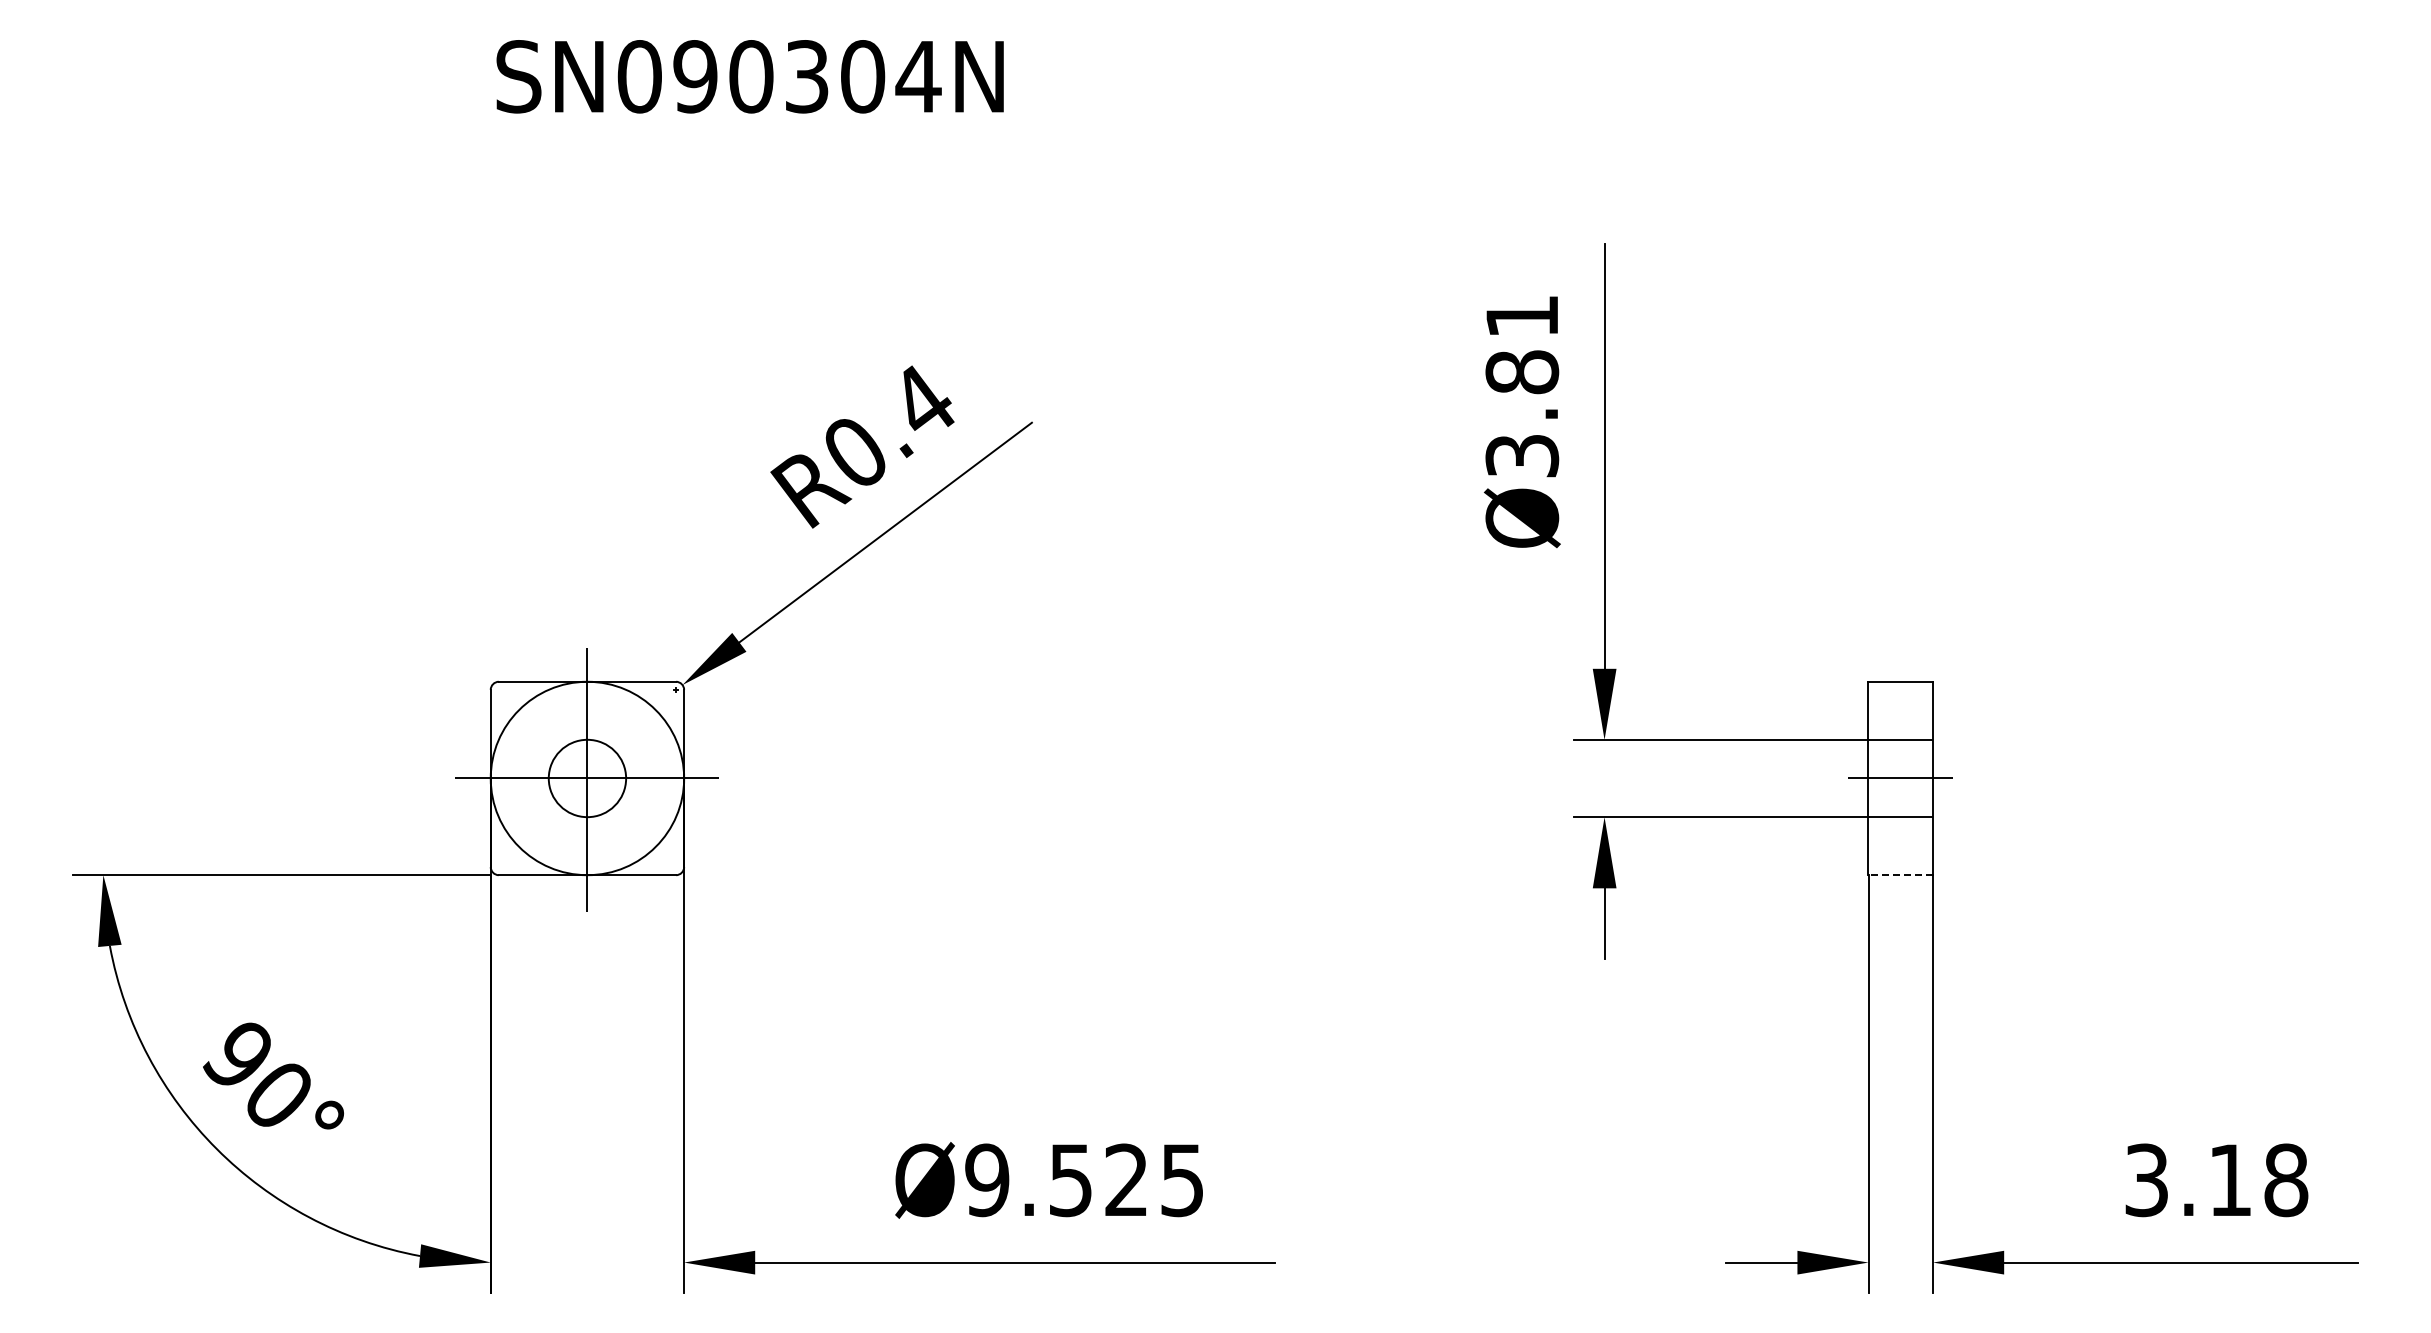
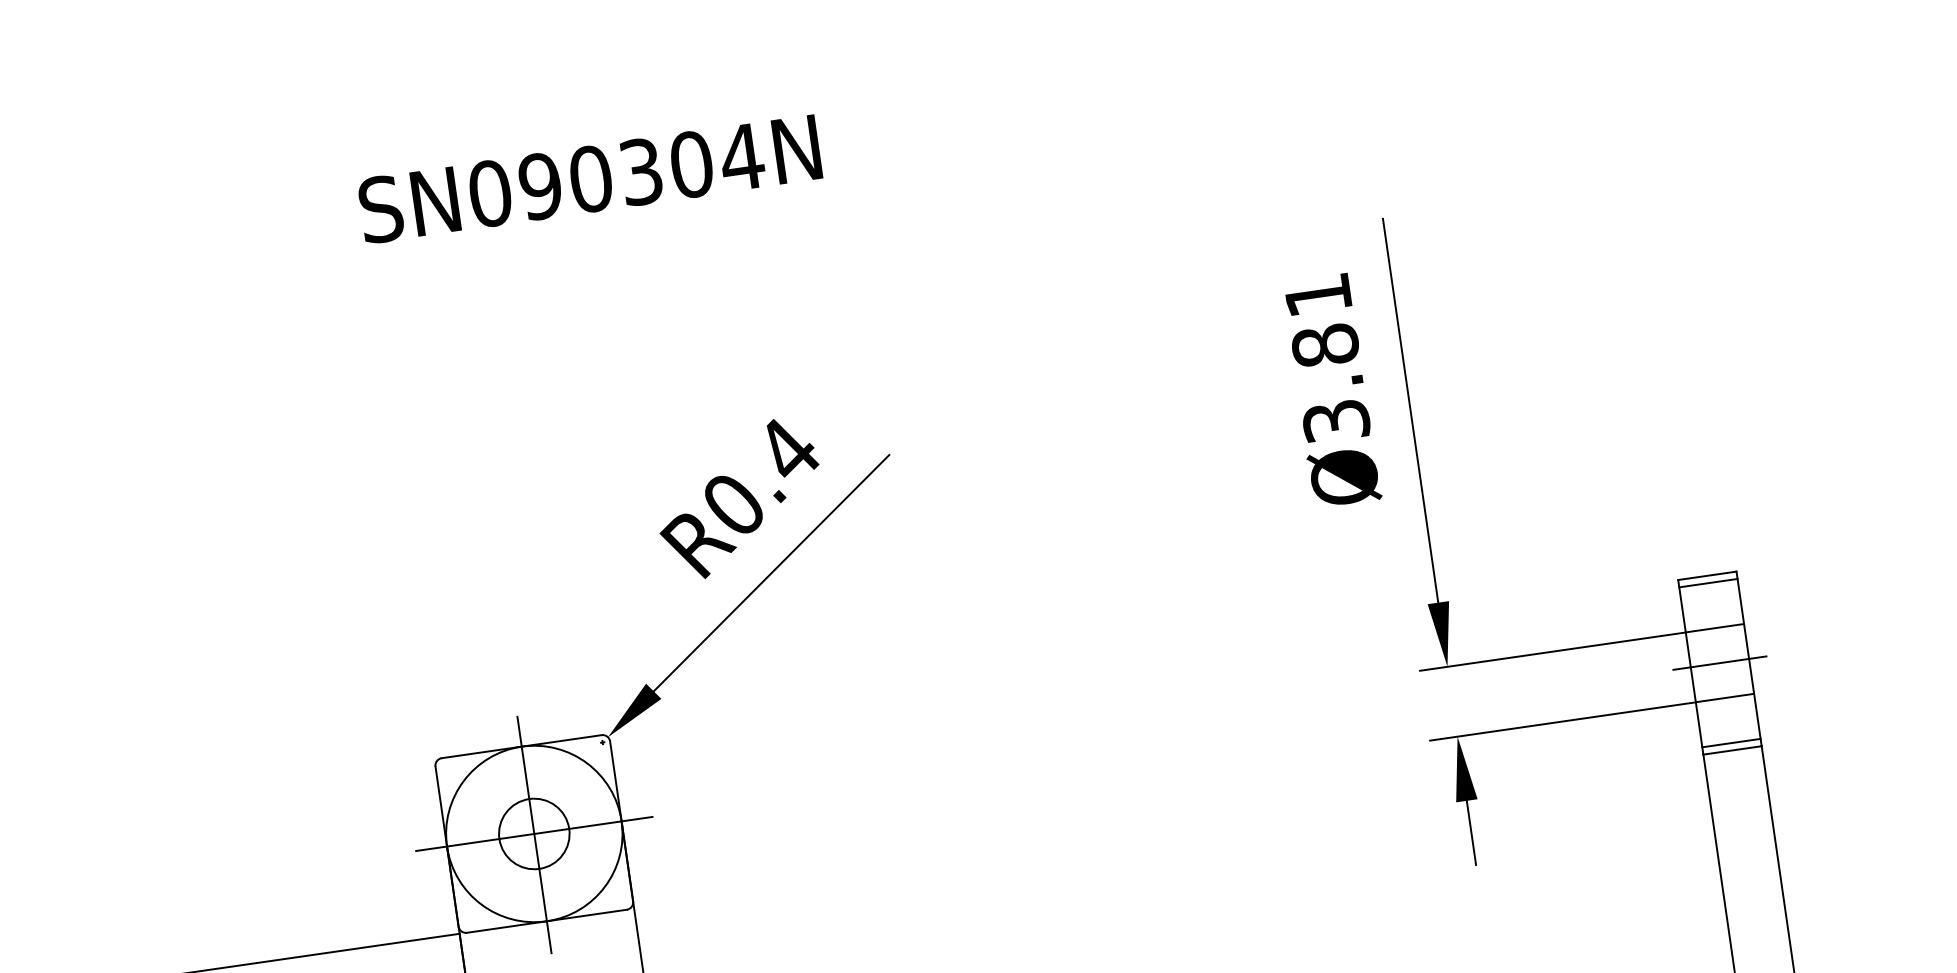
line: (1900, 689) -> (1708, 582), added
line: (1900, 867) -> (1731, 743), added
line: (1900, 875) -> (1732, 750), dashed -> solid

